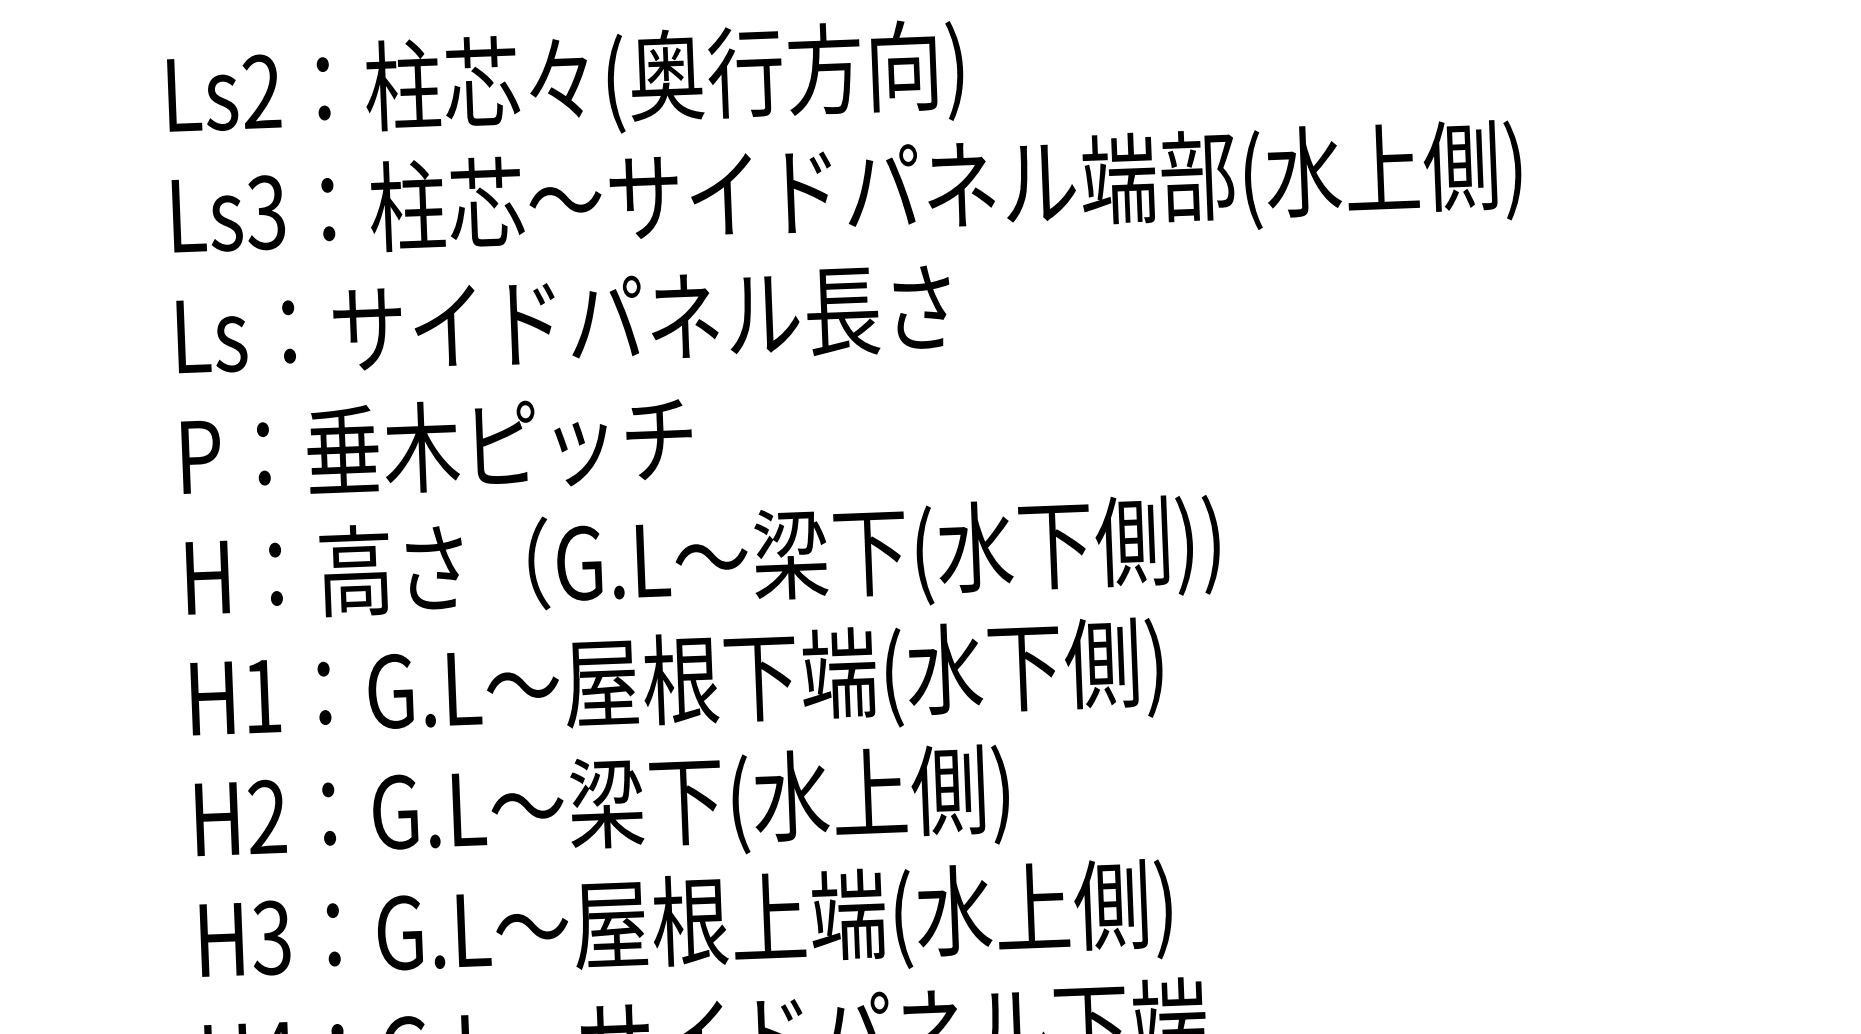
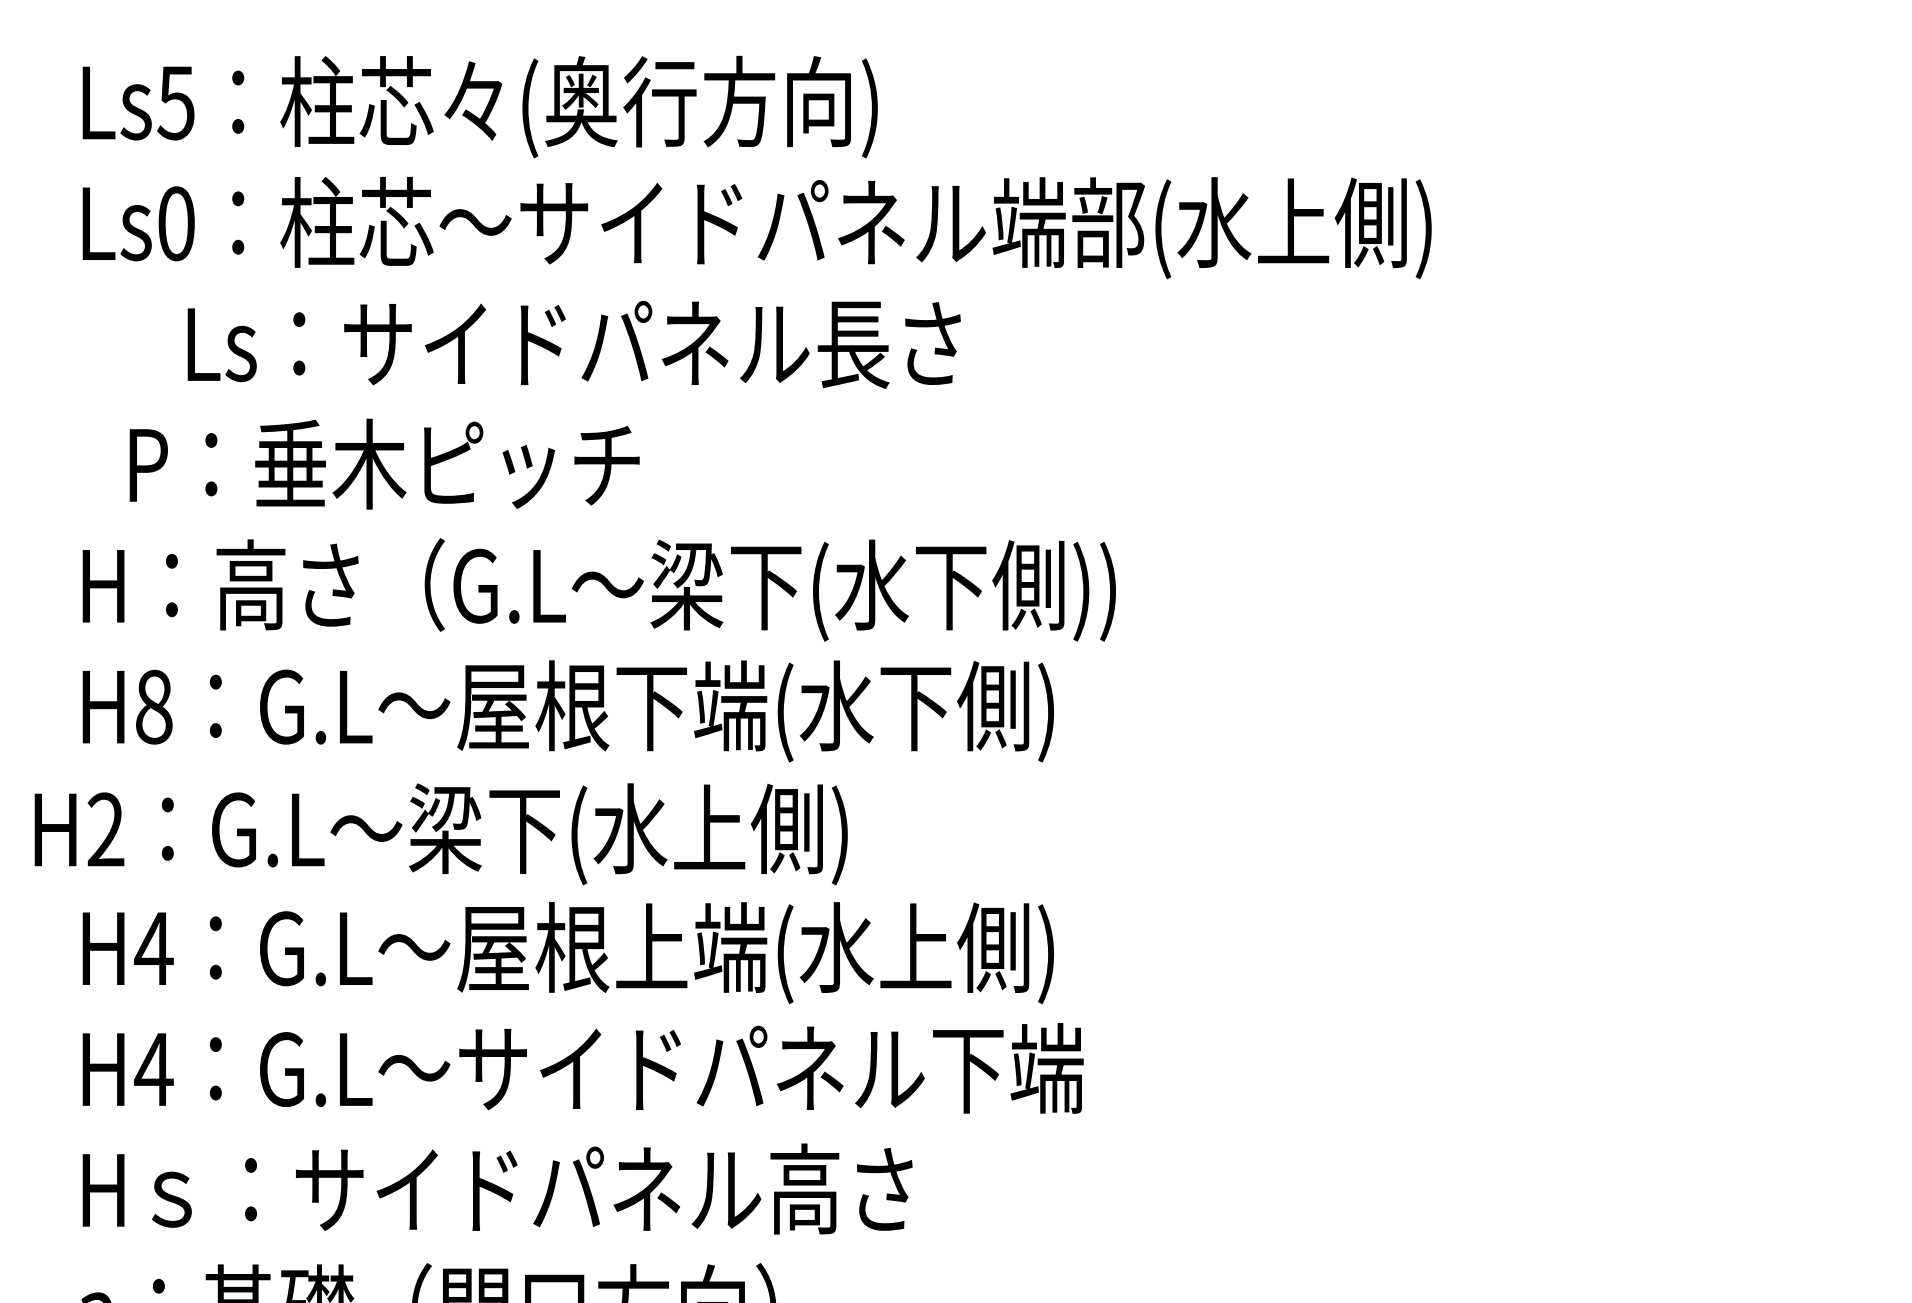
text: (261, 91) -> (175, 102), Ls2 -> Ls5
text: (265, 212) -> (175, 223), Ls3 -> Ls0
text: (563, 322) -> (573, 344), moved
text: (436, 446) -> (384, 463), moved
text: (263, 695) -> (154, 706), H1 -> H8
text: (601, 808) -> (440, 834), moved
text: (271, 937) -> (153, 948), H3 -> H4

